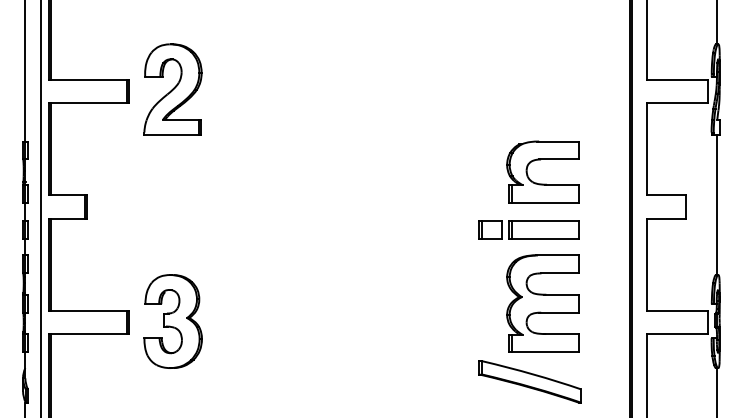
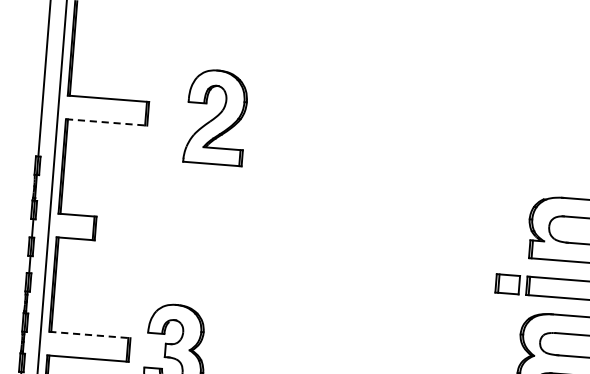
part: (172, 89) -> (215, 116), moved
line: (89, 103) -> (107, 122), solid -> dashed
line: (89, 310) -> (90, 334), solid -> dashed

